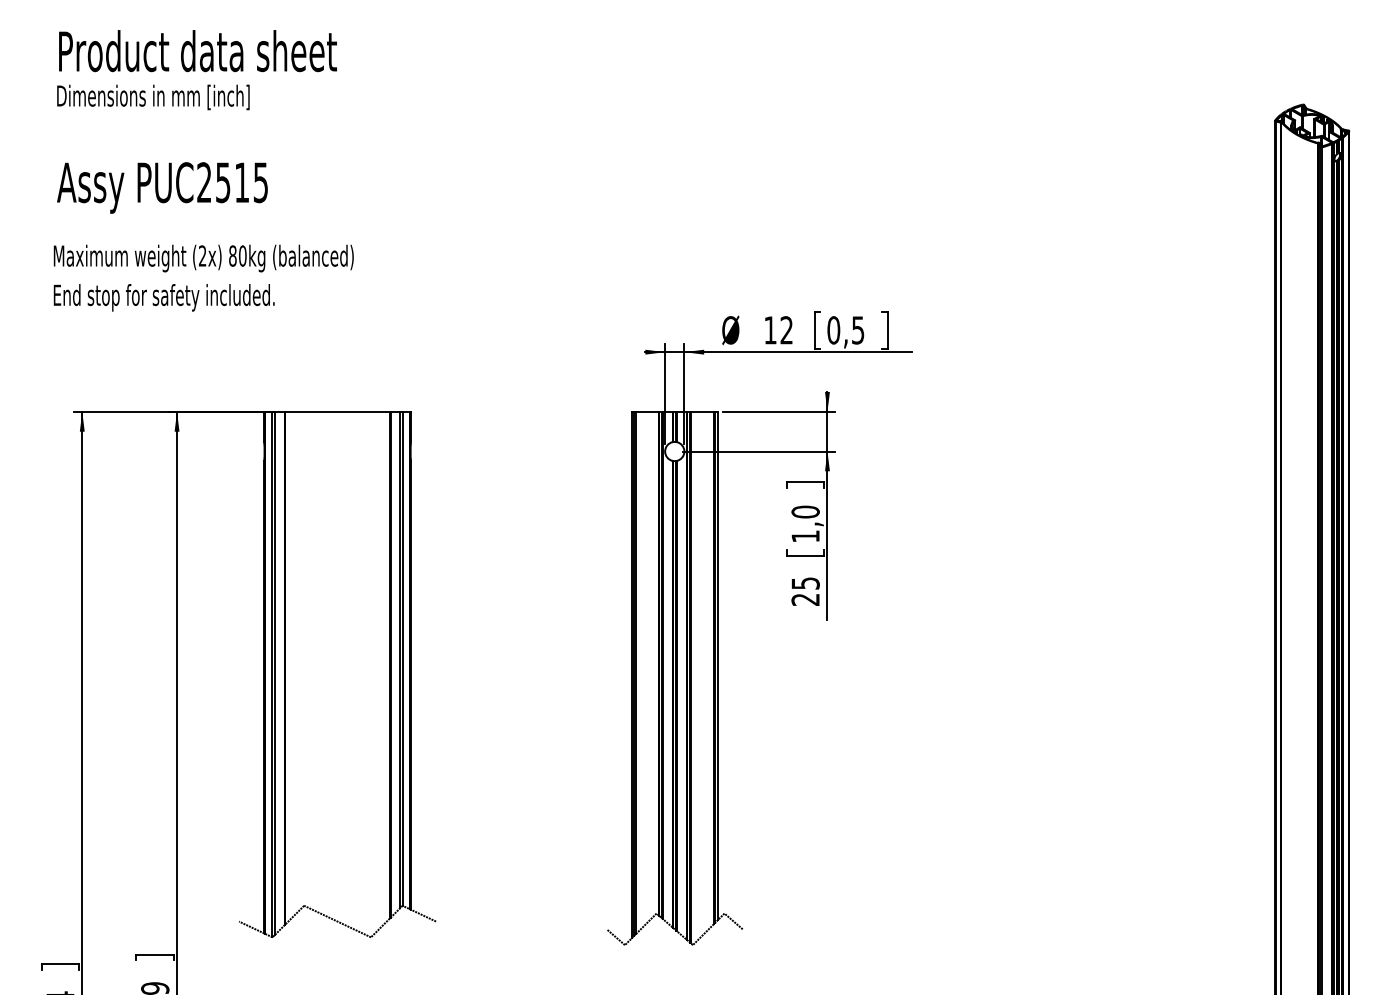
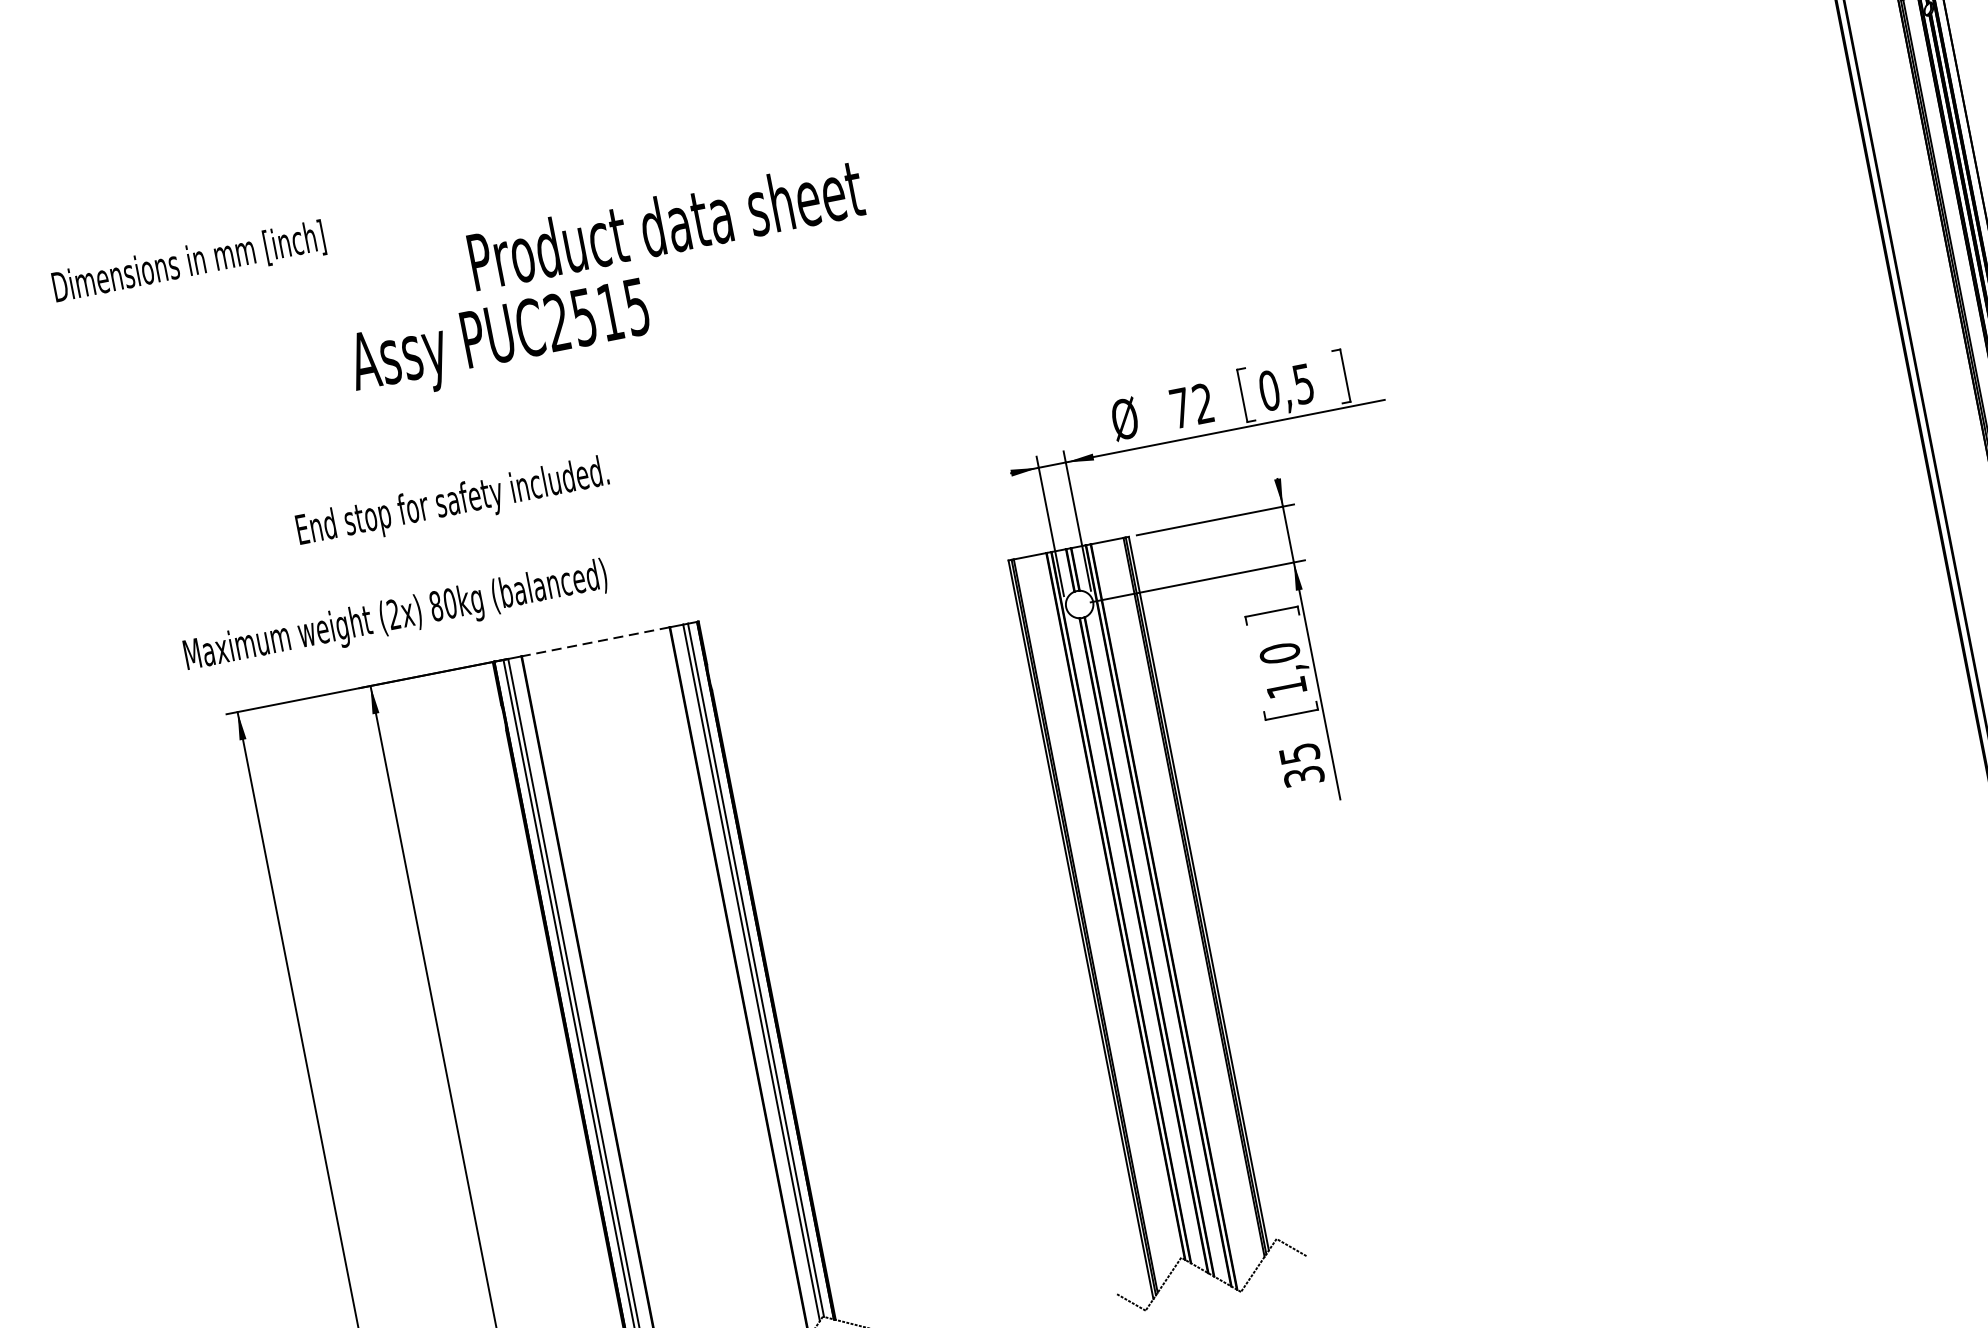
text: (197, 51) -> (665, 225), moved
text: (153, 97) -> (189, 263), moved
text: (162, 187) -> (500, 340), moved
text: (203, 258) -> (395, 617), moved
text: (163, 297) -> (451, 503), moved
text: (770, 330) -> (1180, 408), 12 -> 72
line: (337, 411) -> (595, 641), solid -> dashed
text: (805, 599) -> (1303, 776), 25 -> 35

